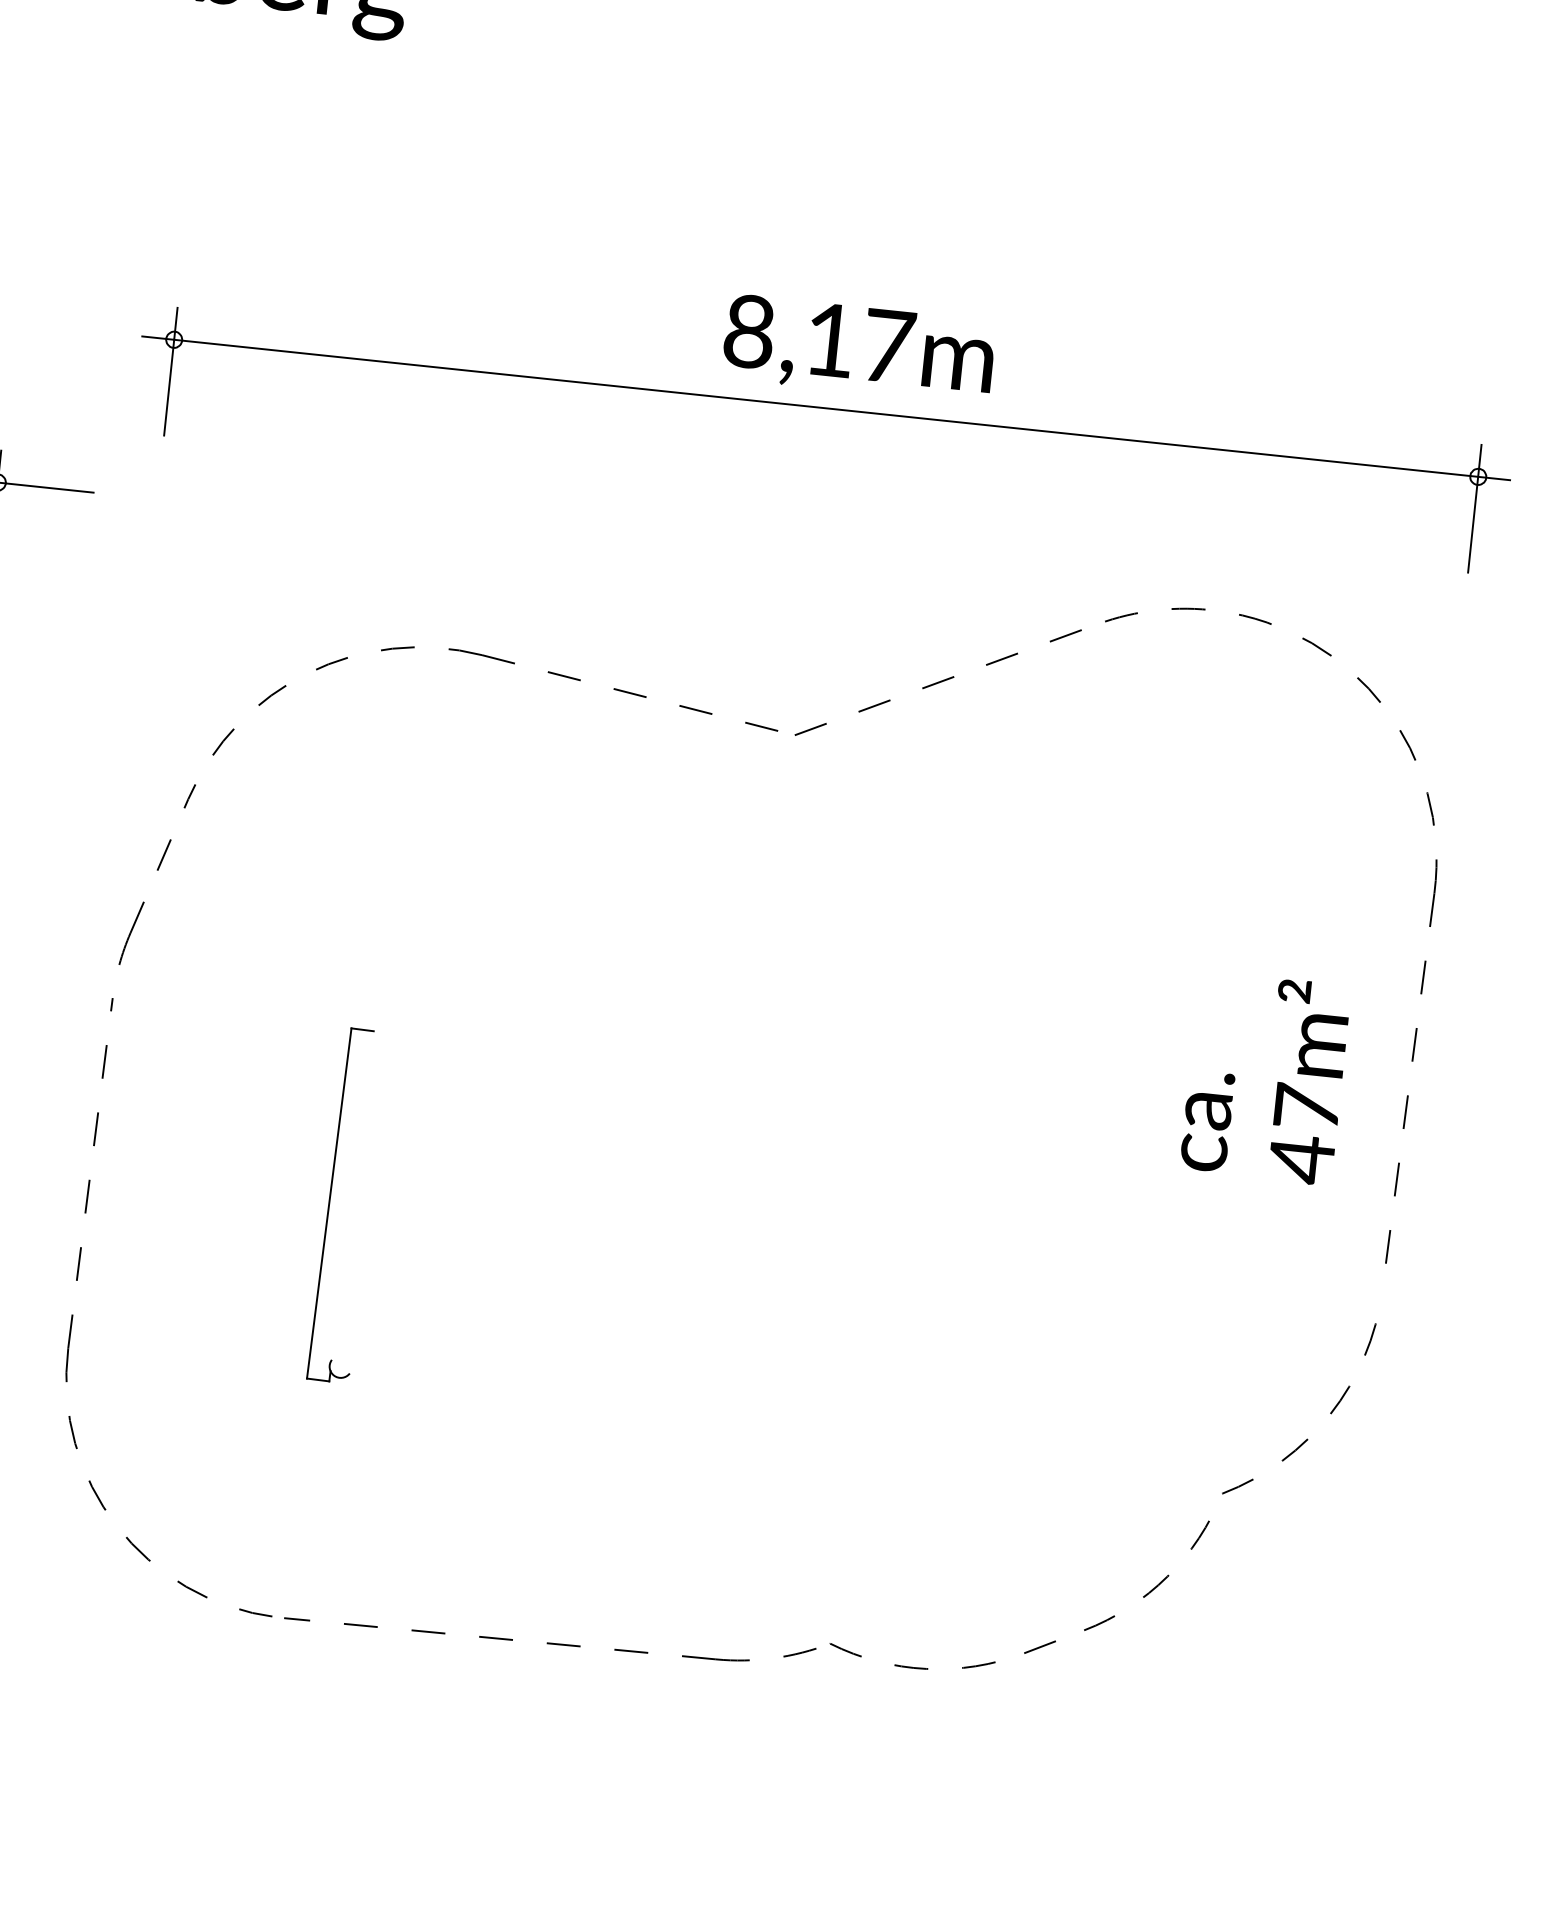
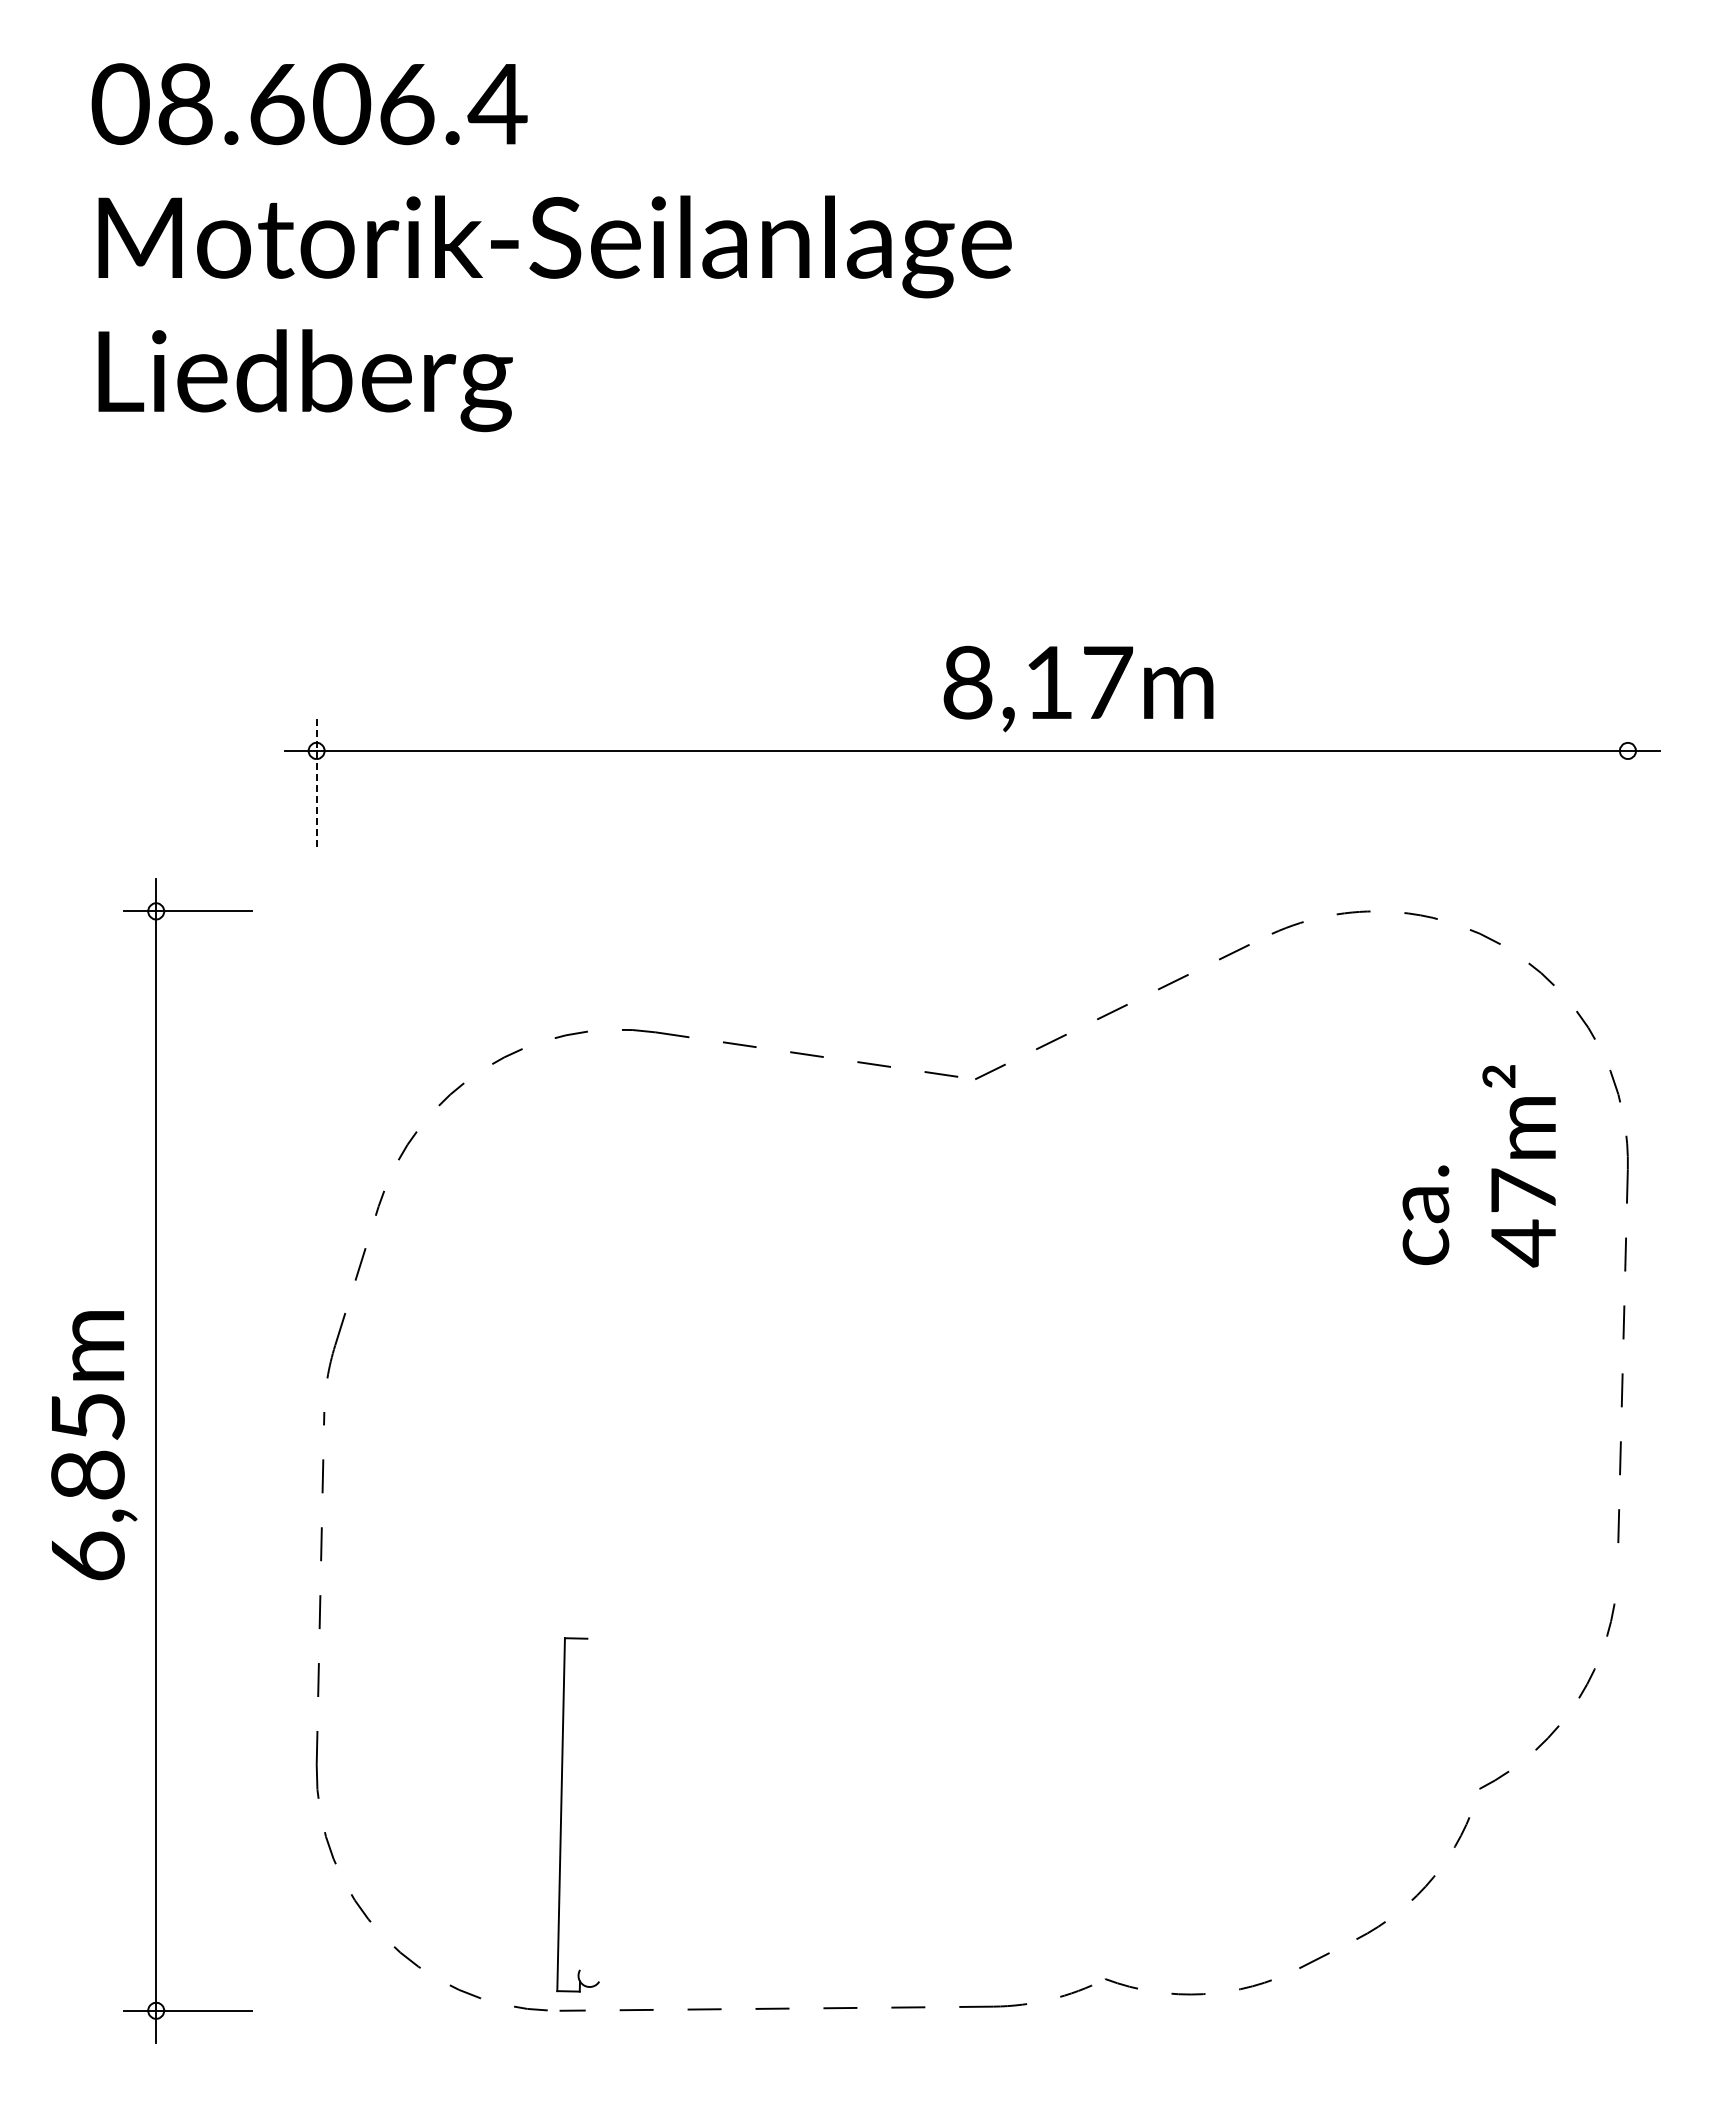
text: (858, 348) -> (1078, 688), moved
line: (170, 371) -> (316, 782), solid -> dashed
line: (1474, 508) -> (1627, 782), removed
text: (1264, 1078) -> (1478, 1166), moved
part: (330, 1202) -> (562, 1813), moved

